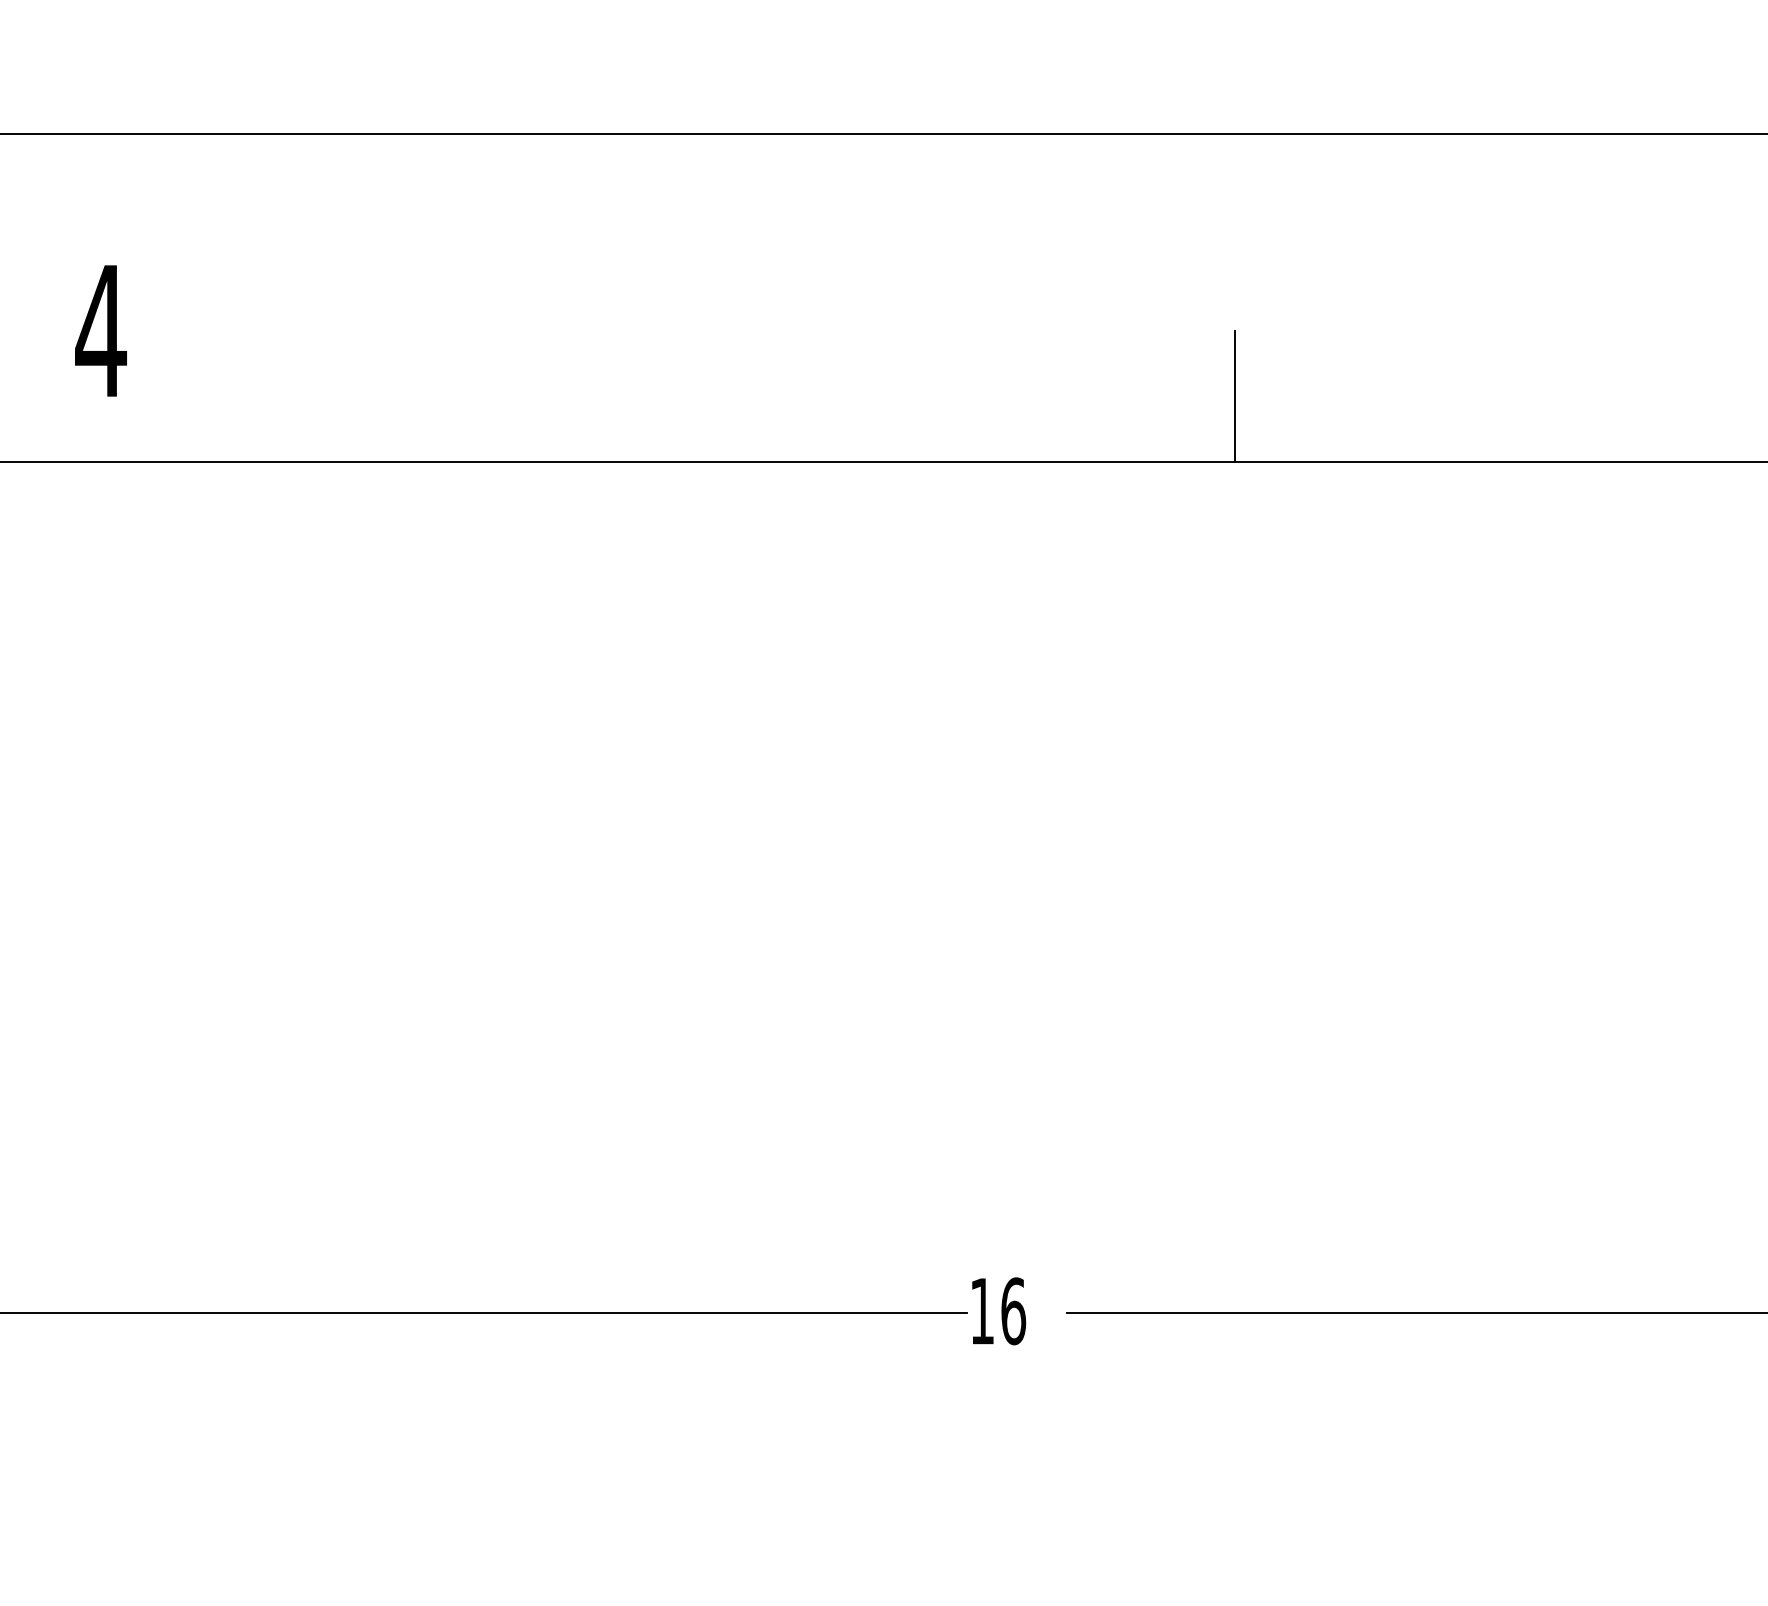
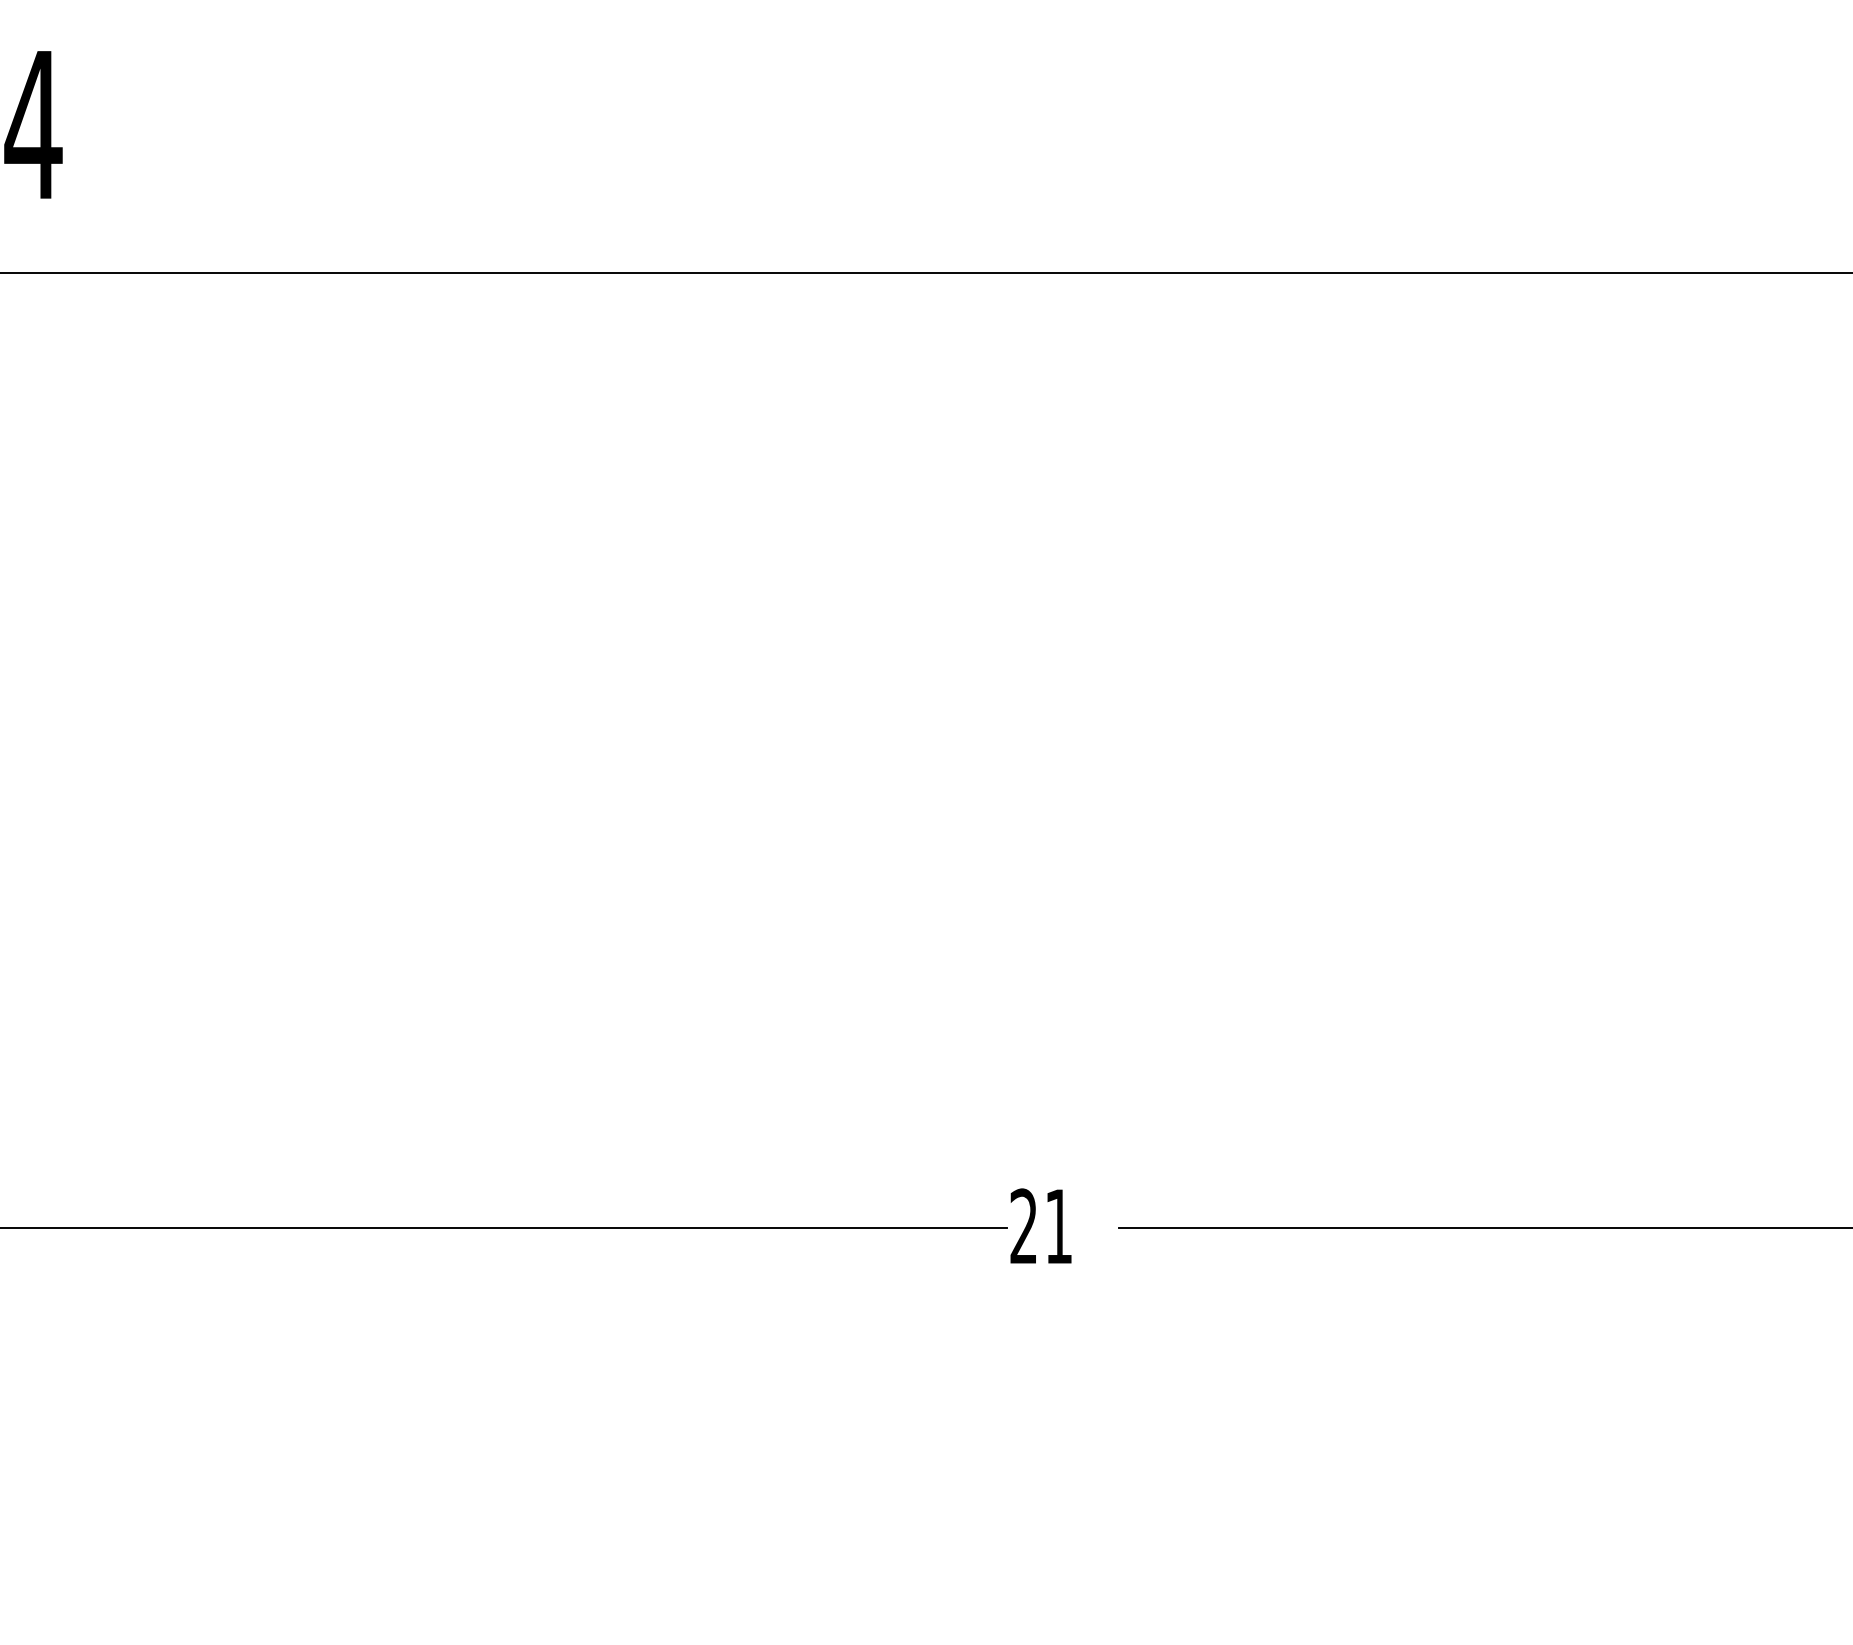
line: (1235, 396) -> (1308, 198), removed
text: (998, 1311) -> (1042, 1226), 16 -> 21

